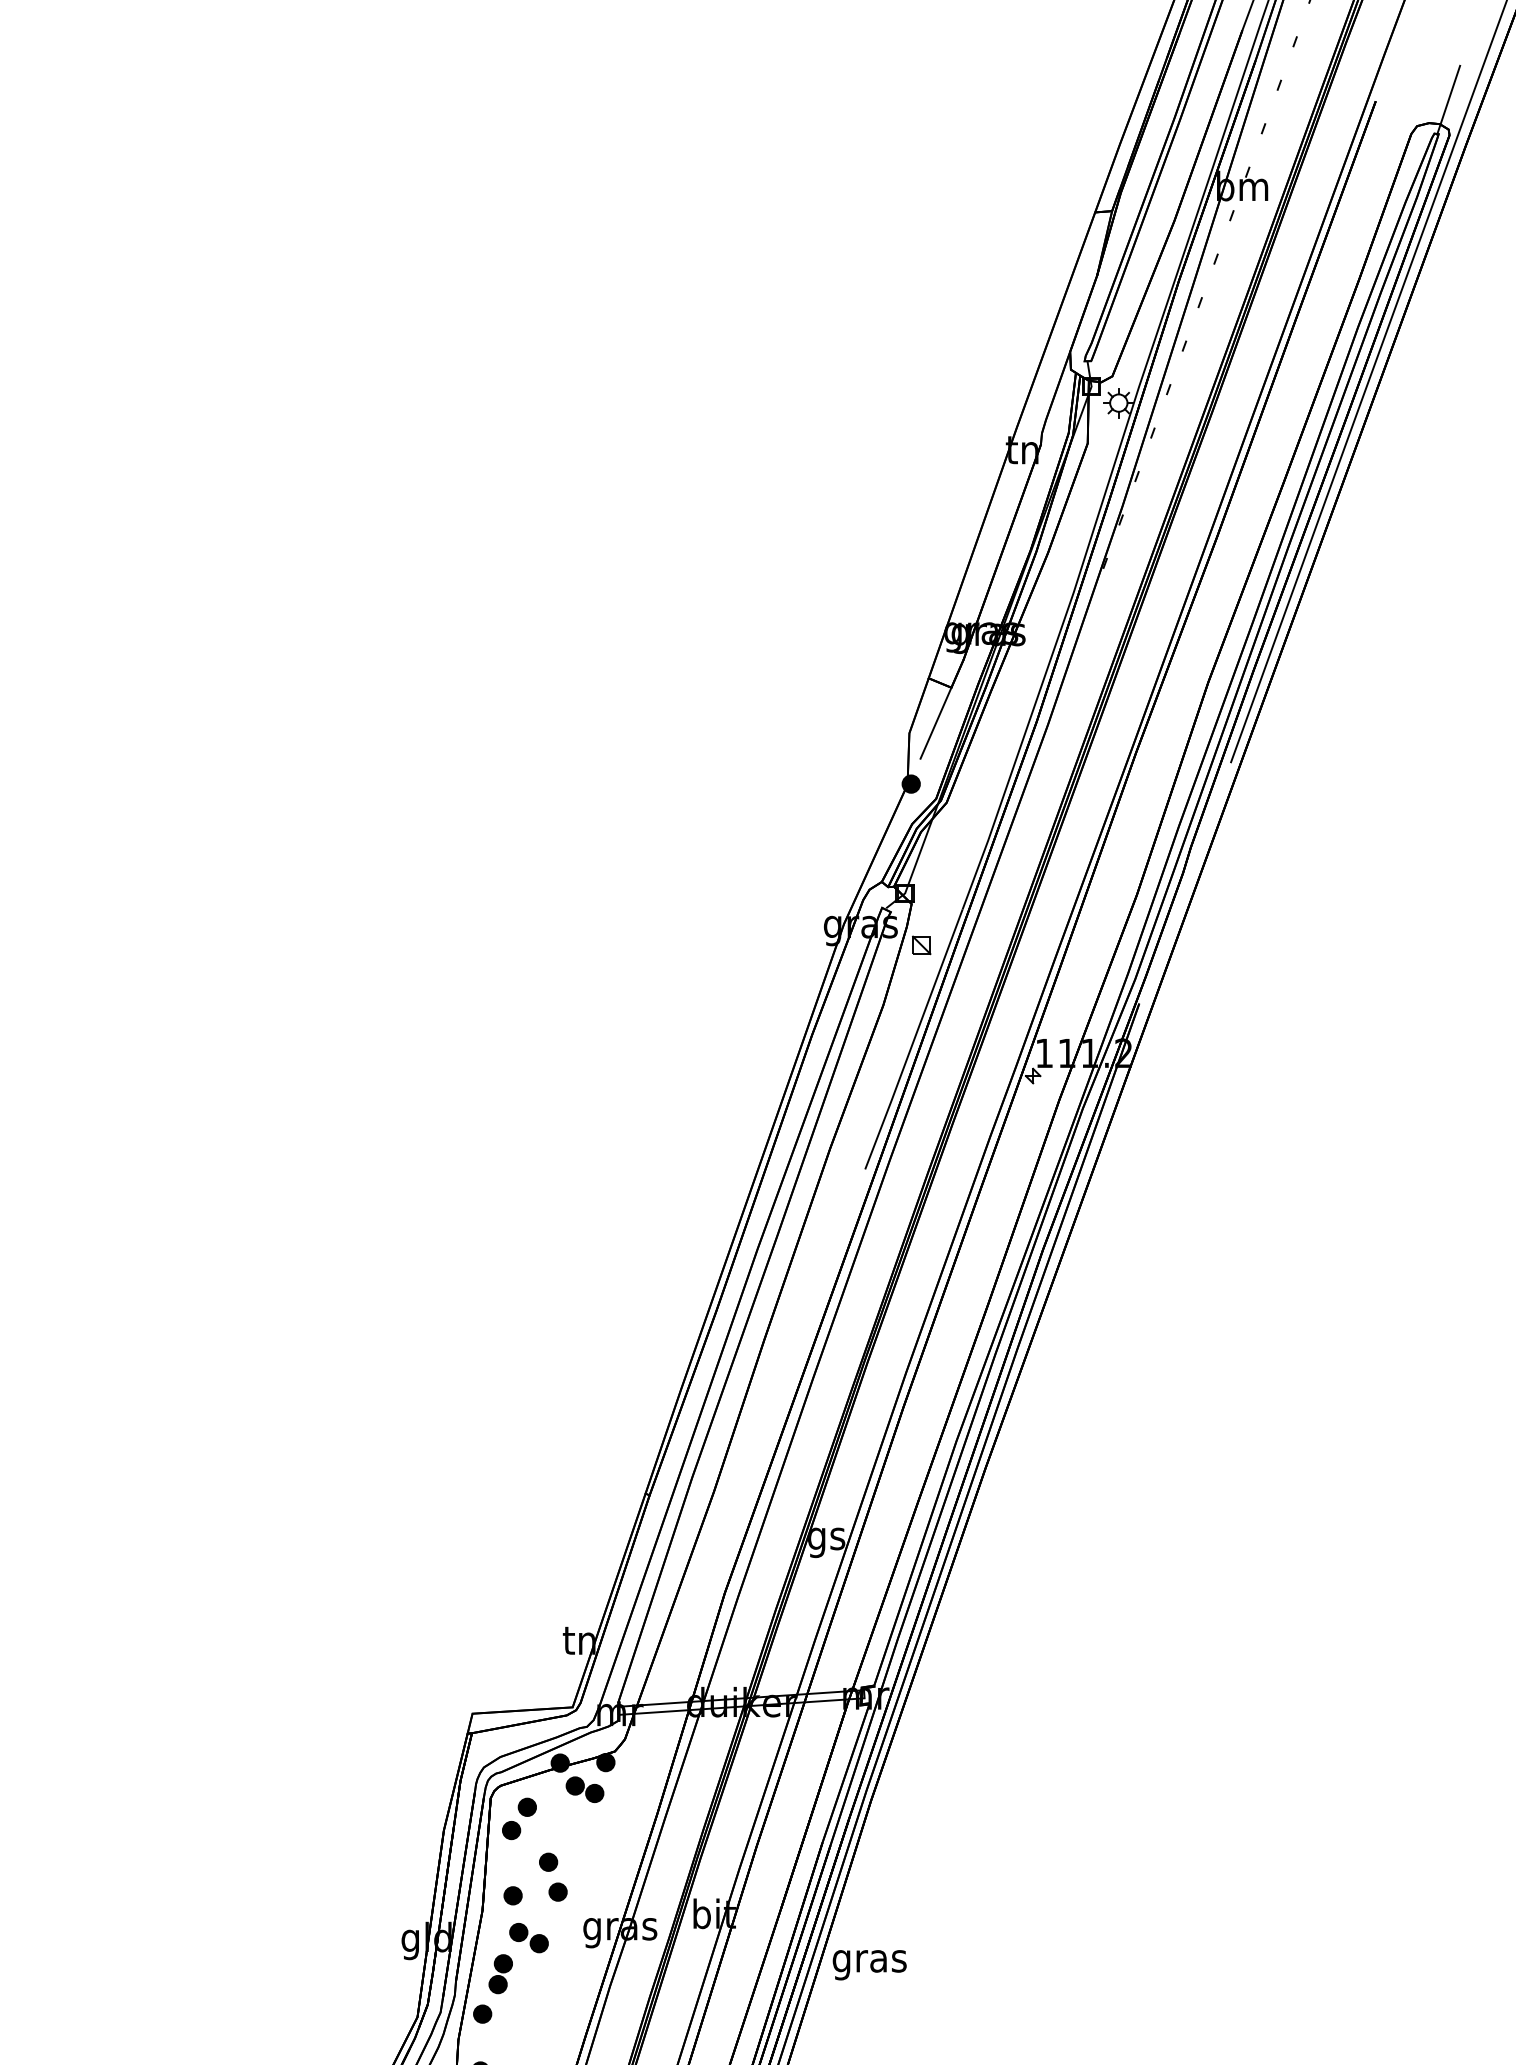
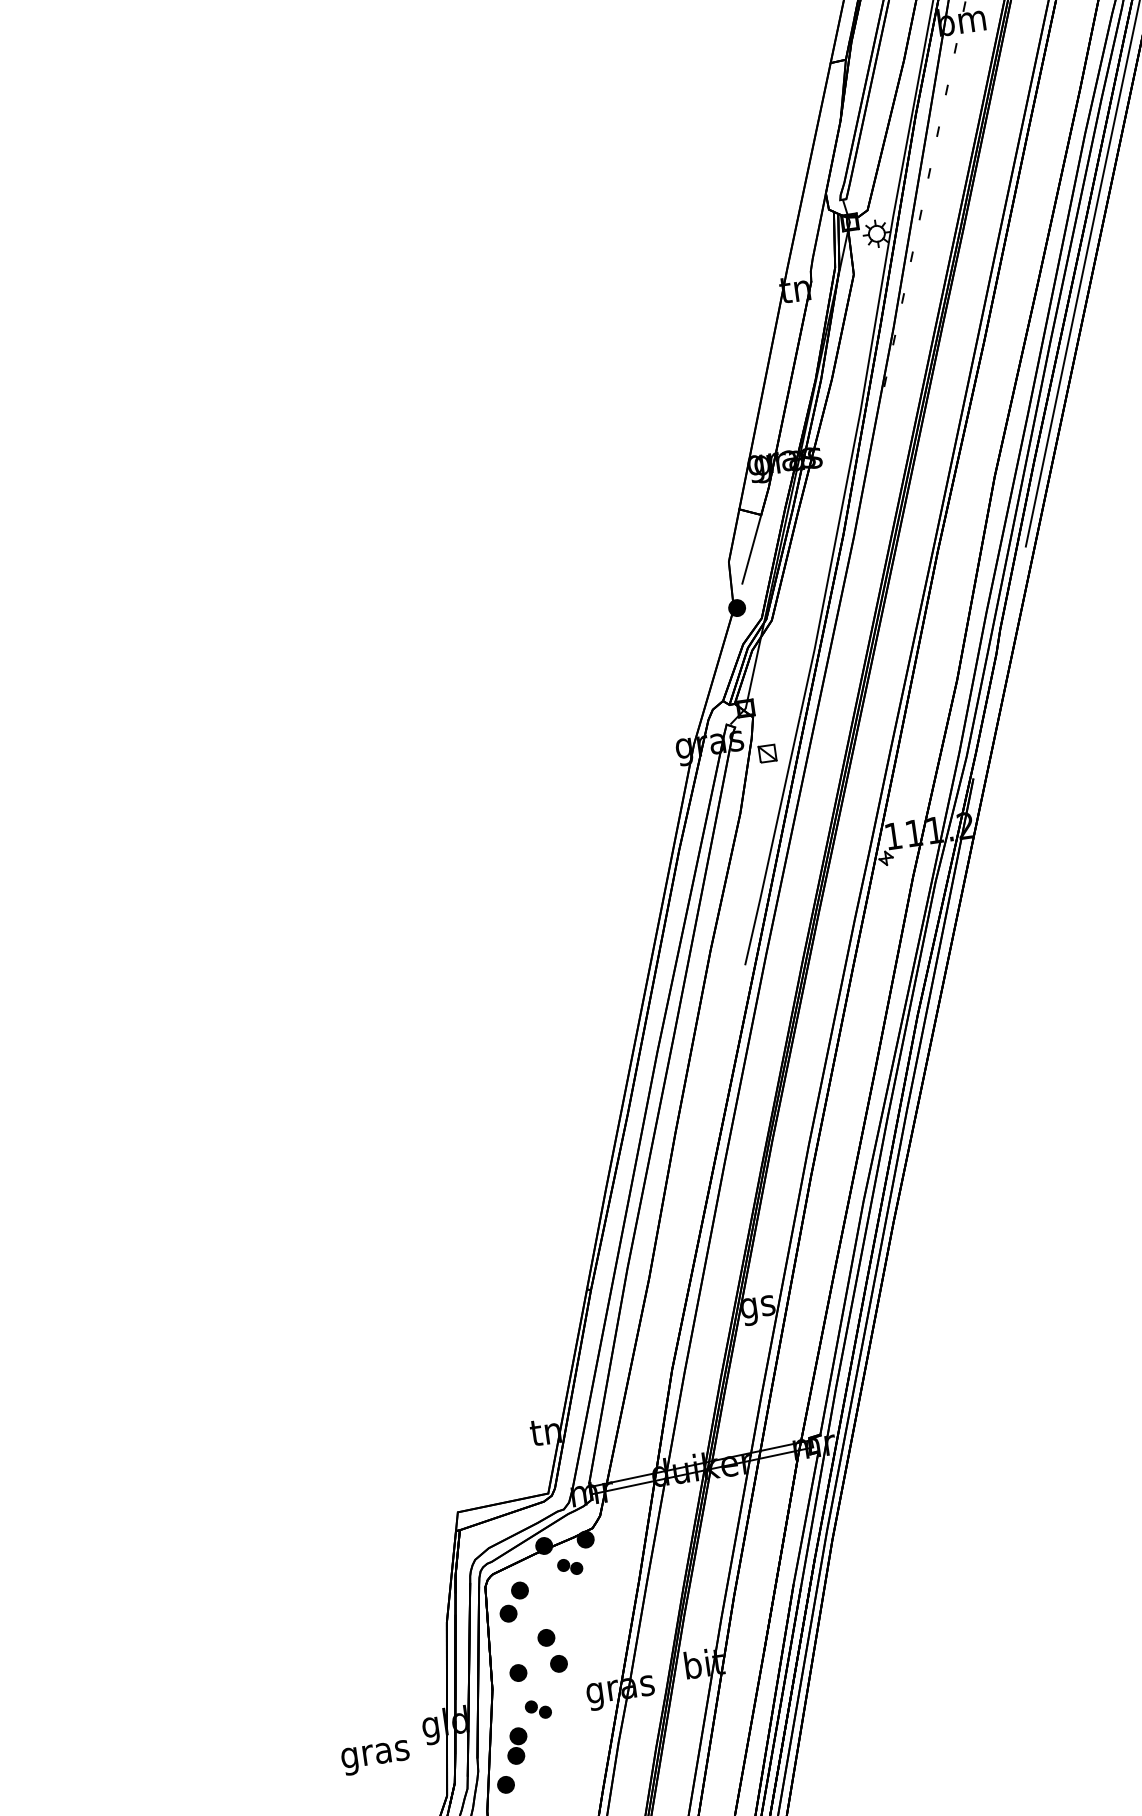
part: (584, 1789) -> (569, 1566), size x0.7
part: (528, 1938) -> (538, 1709), size x0.7
text: (869, 1965) -> (375, 1758), moved

